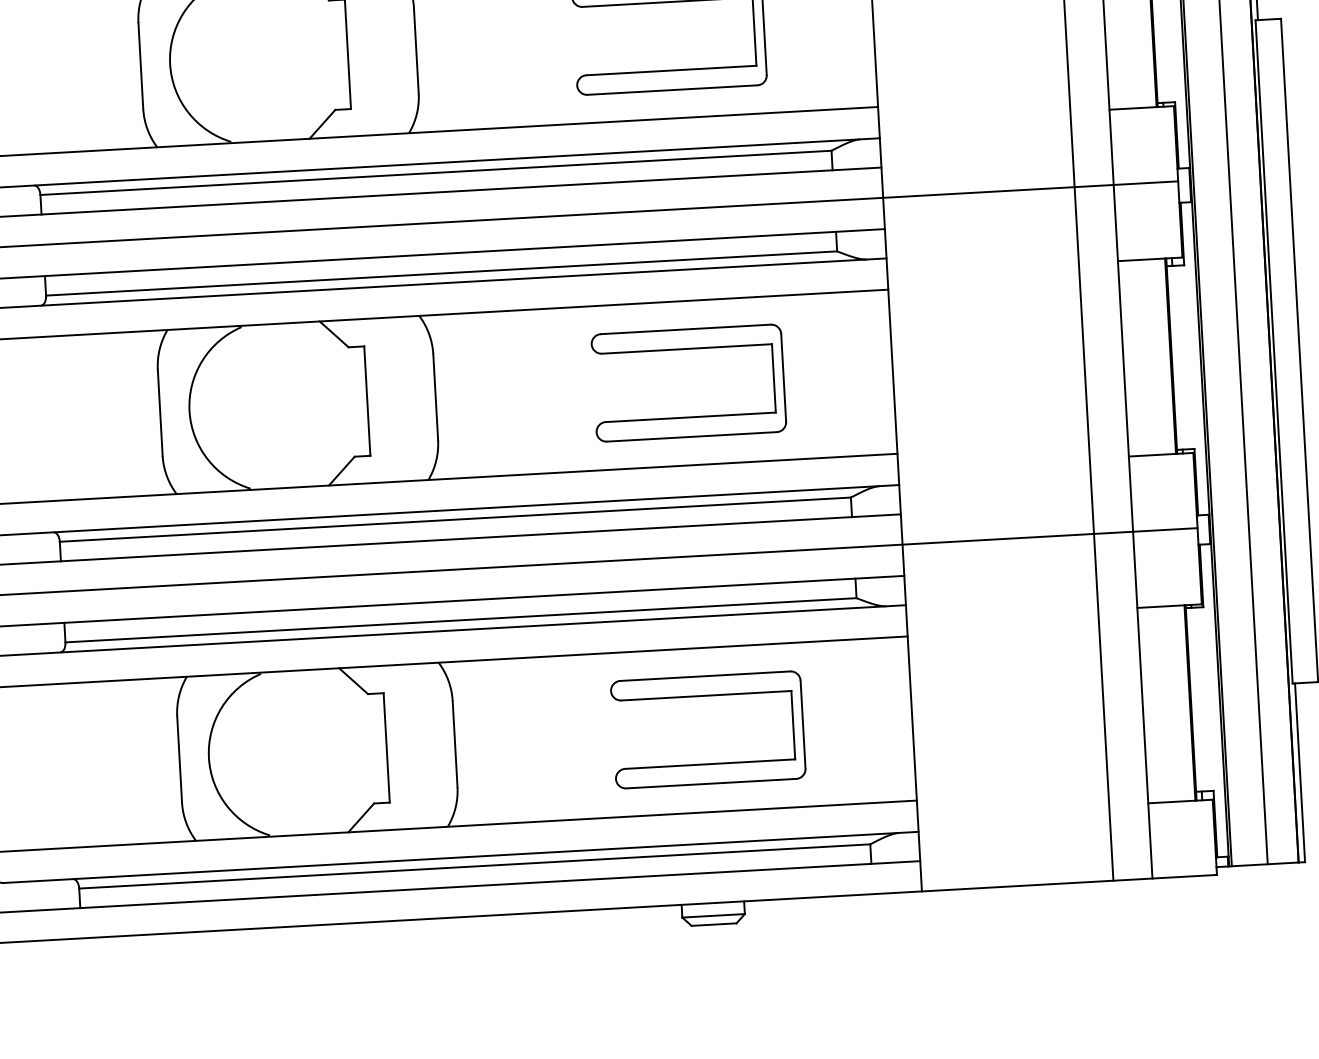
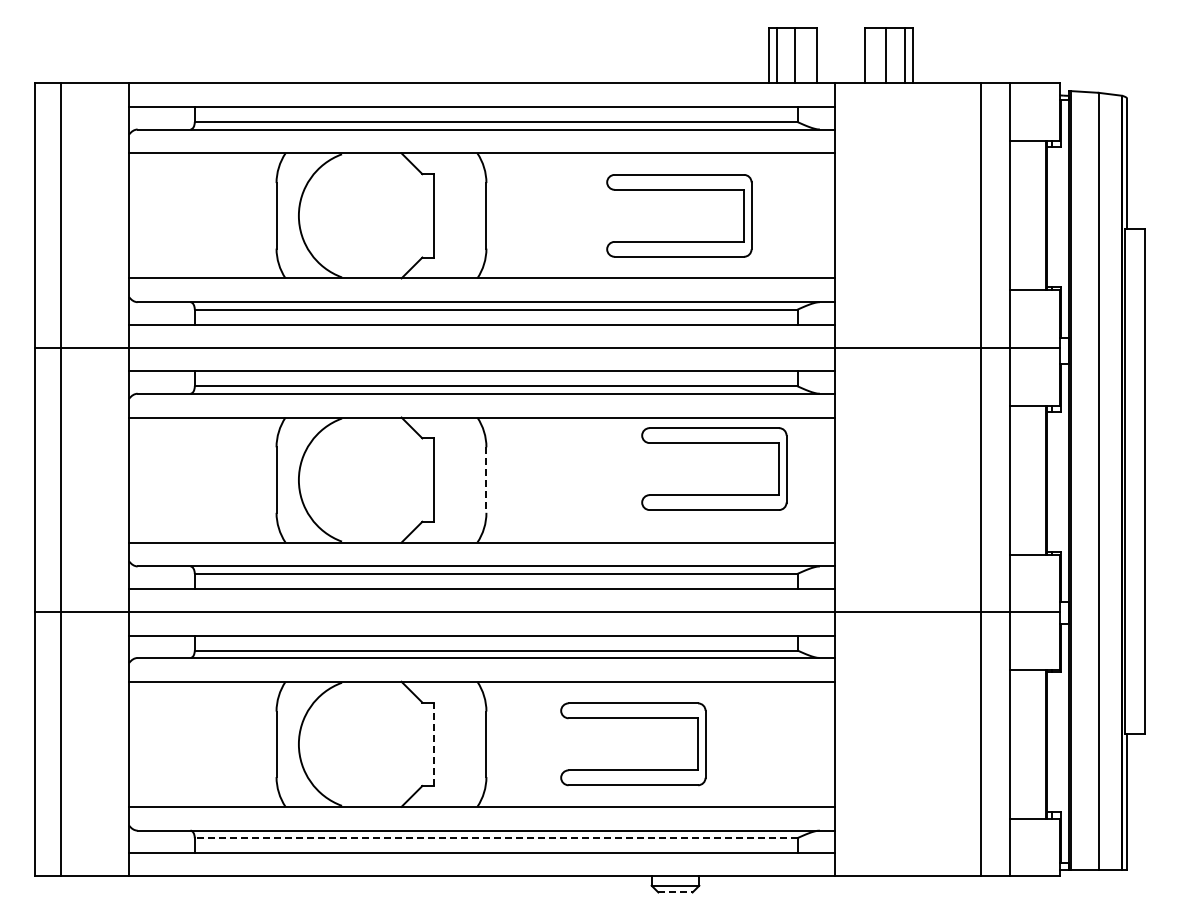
part: (687, 349) -> (714, 443), moved
line: (435, 397) -> (486, 480), solid -> dashed
line: (386, 748) -> (434, 744), solid -> dashed
part: (710, 762) -> (633, 769), moved
line: (473, 867) -> (495, 838), solid -> dashed
line: (714, 924) -> (675, 892), solid -> dashed

